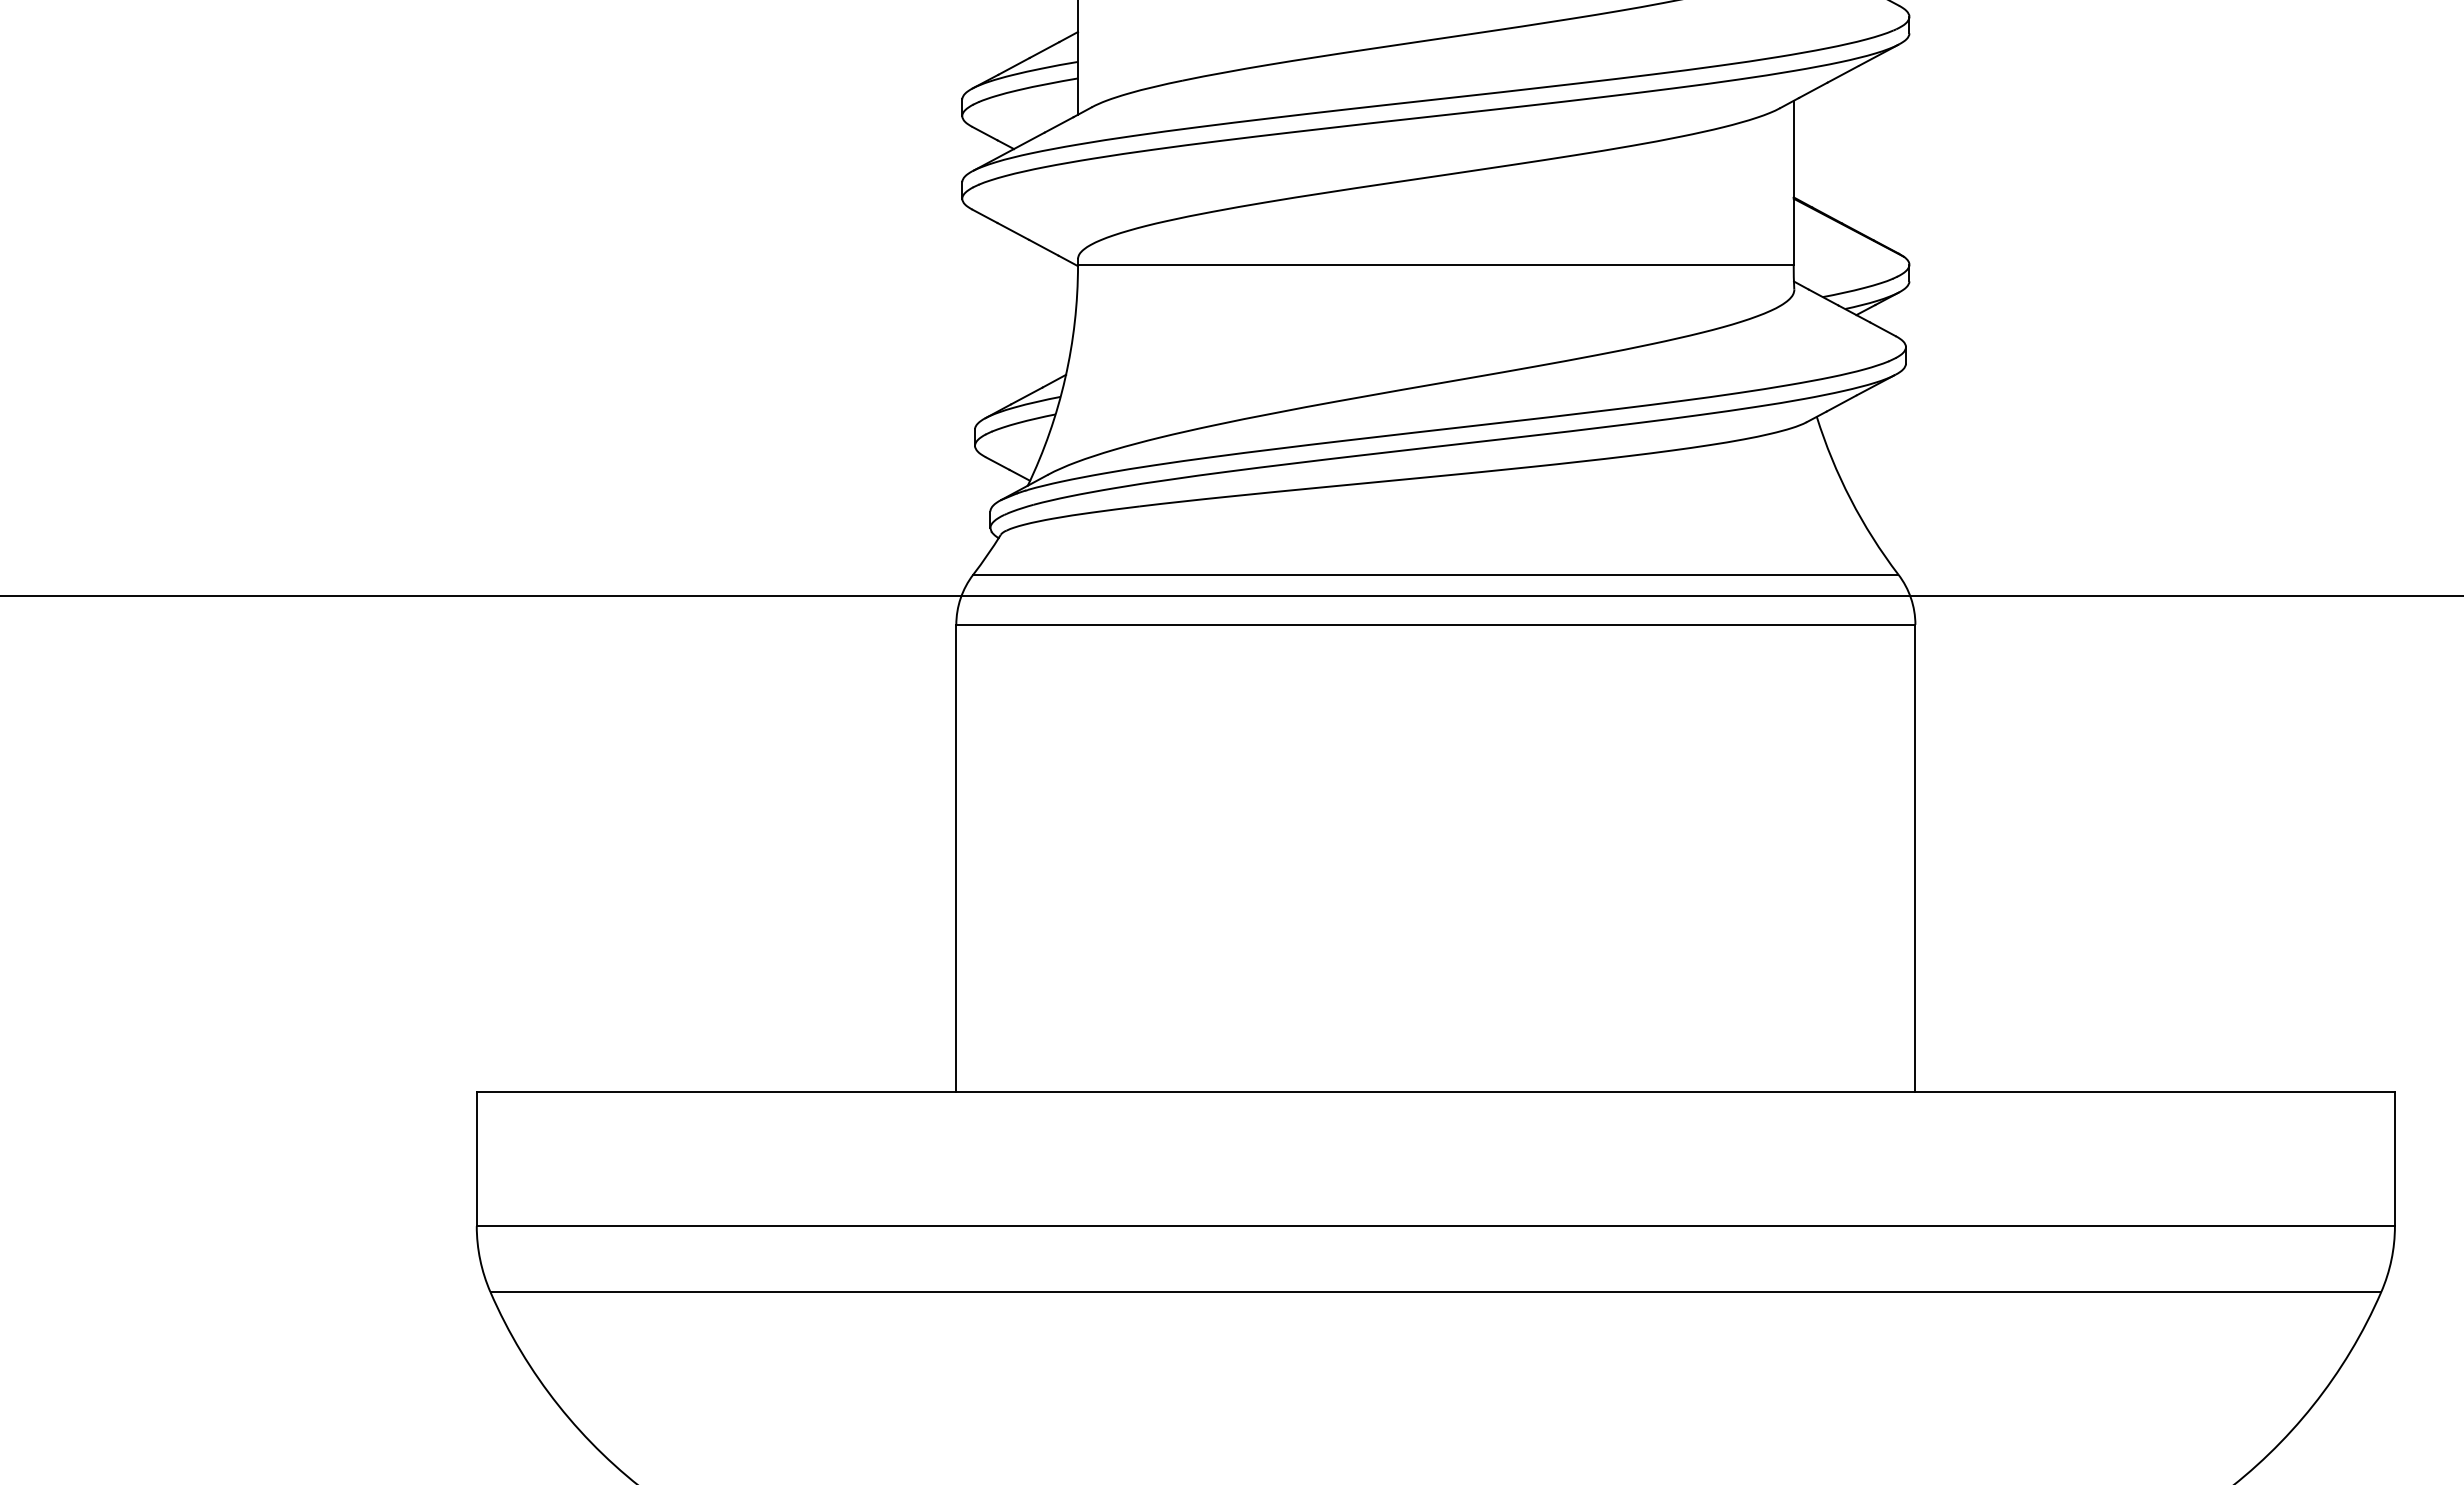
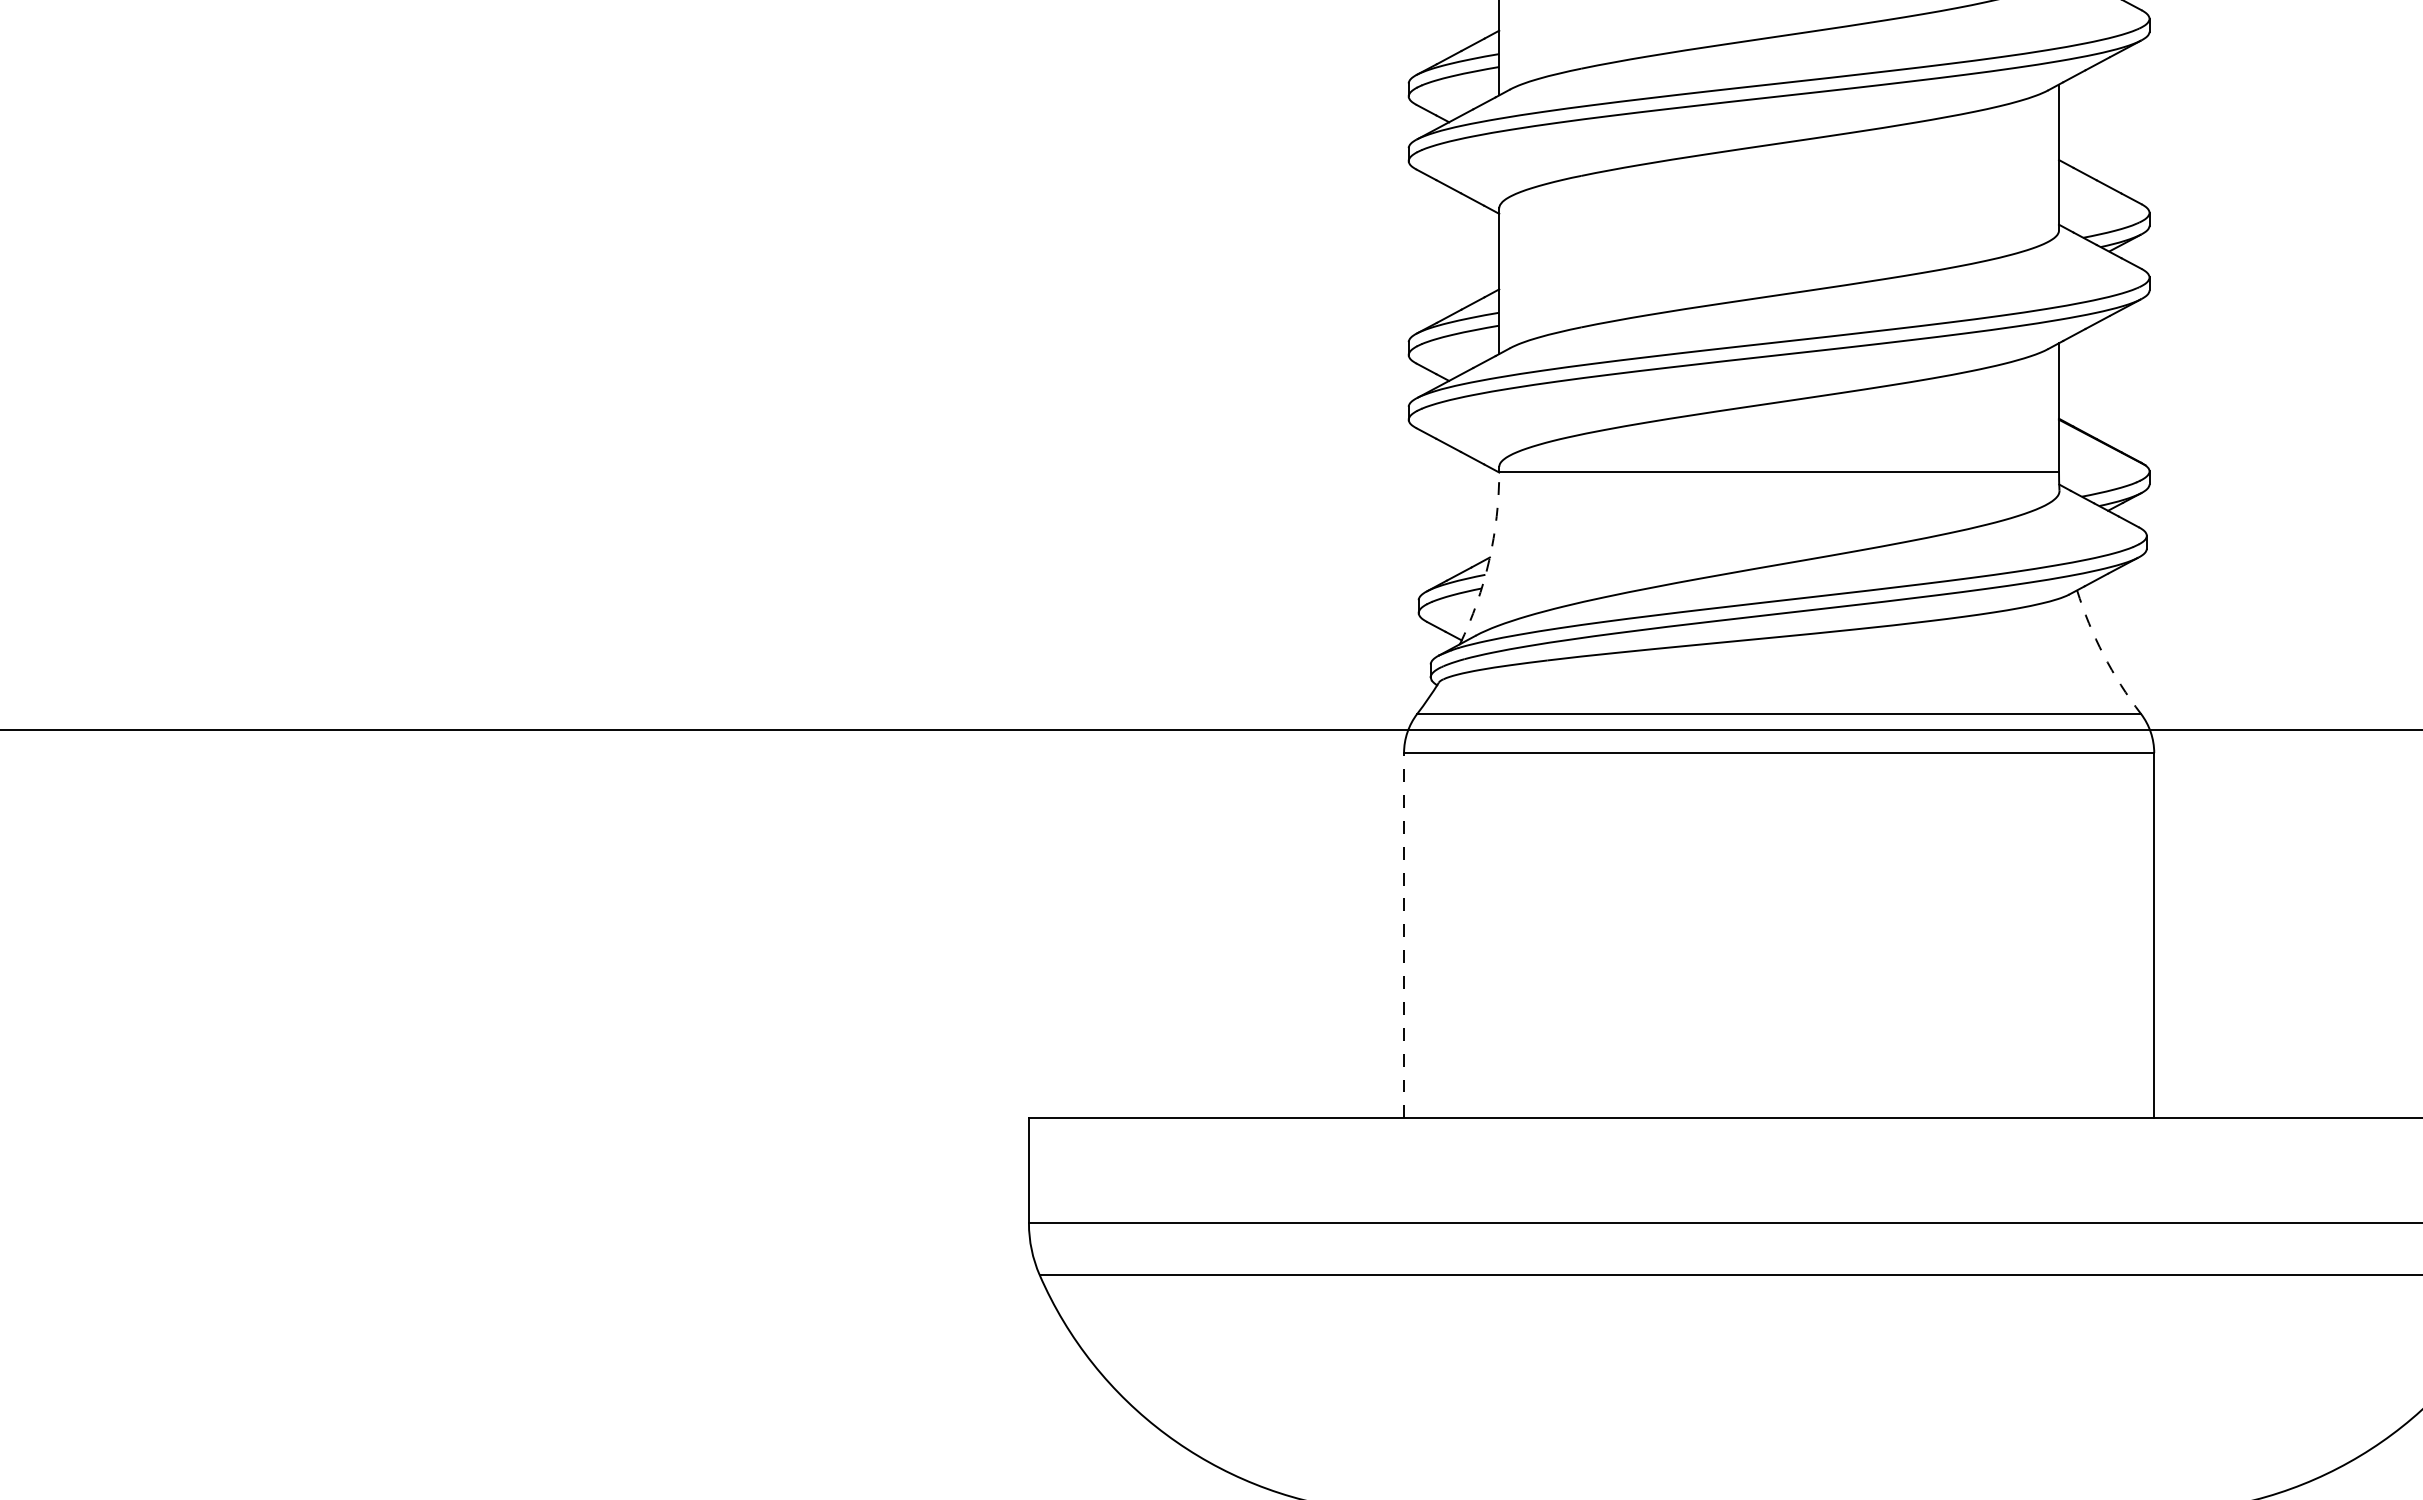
arc: (1065, 378) -> (1489, 560), solid -> dashed
arc: (1850, 498) -> (2103, 654), solid -> dashed
line: (956, 858) -> (1404, 935), solid -> dashed

